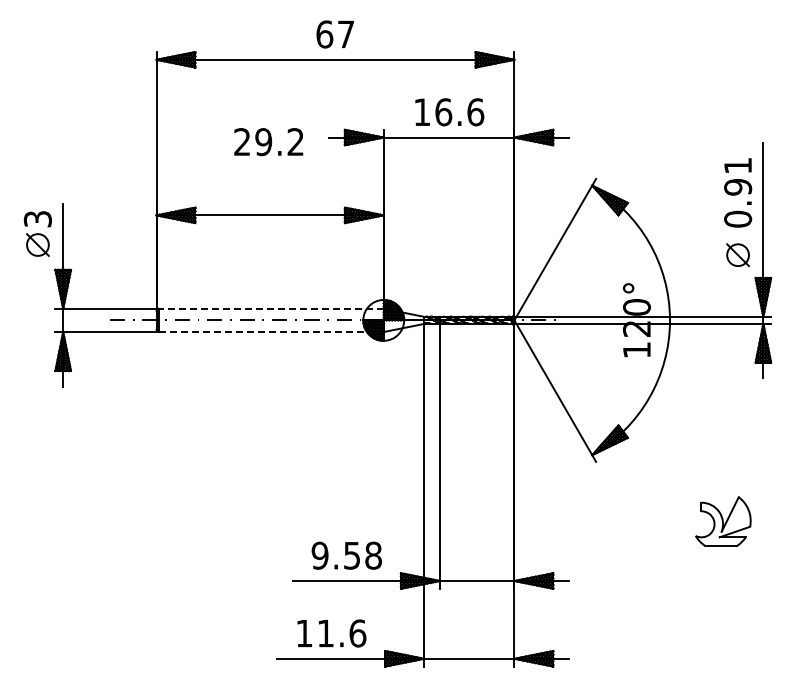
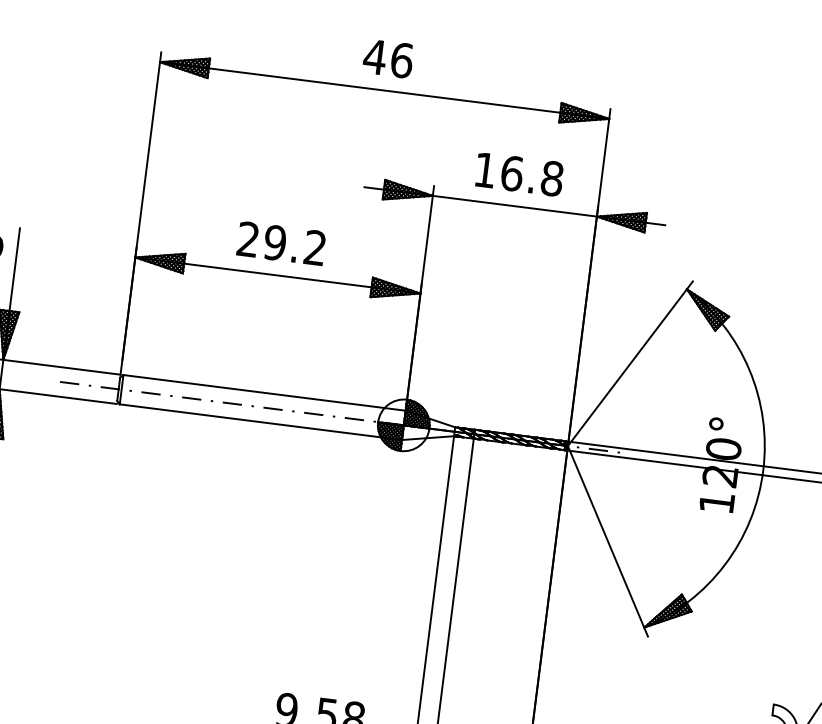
text: (334, 34) -> (387, 58), 67 -> 46
text: (475, 112) -> (552, 178), 16.6 -> 16.8
text: (268, 142) -> (281, 244), moved
line: (270, 308) -> (263, 392), dashed -> solid
line: (271, 332) -> (261, 422), dashed -> solid

